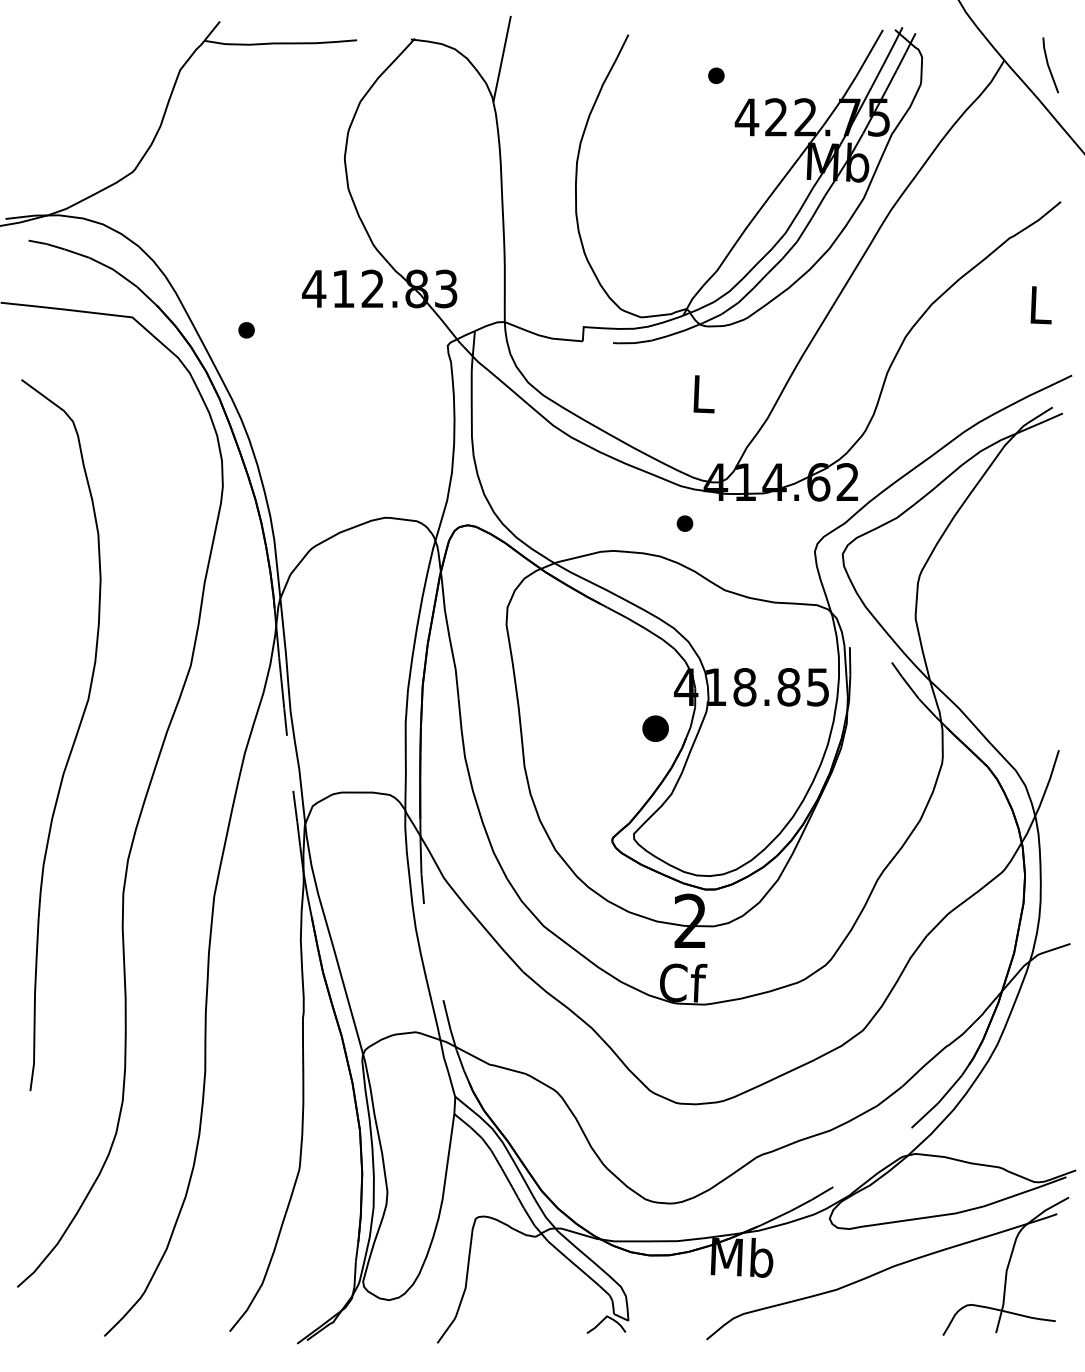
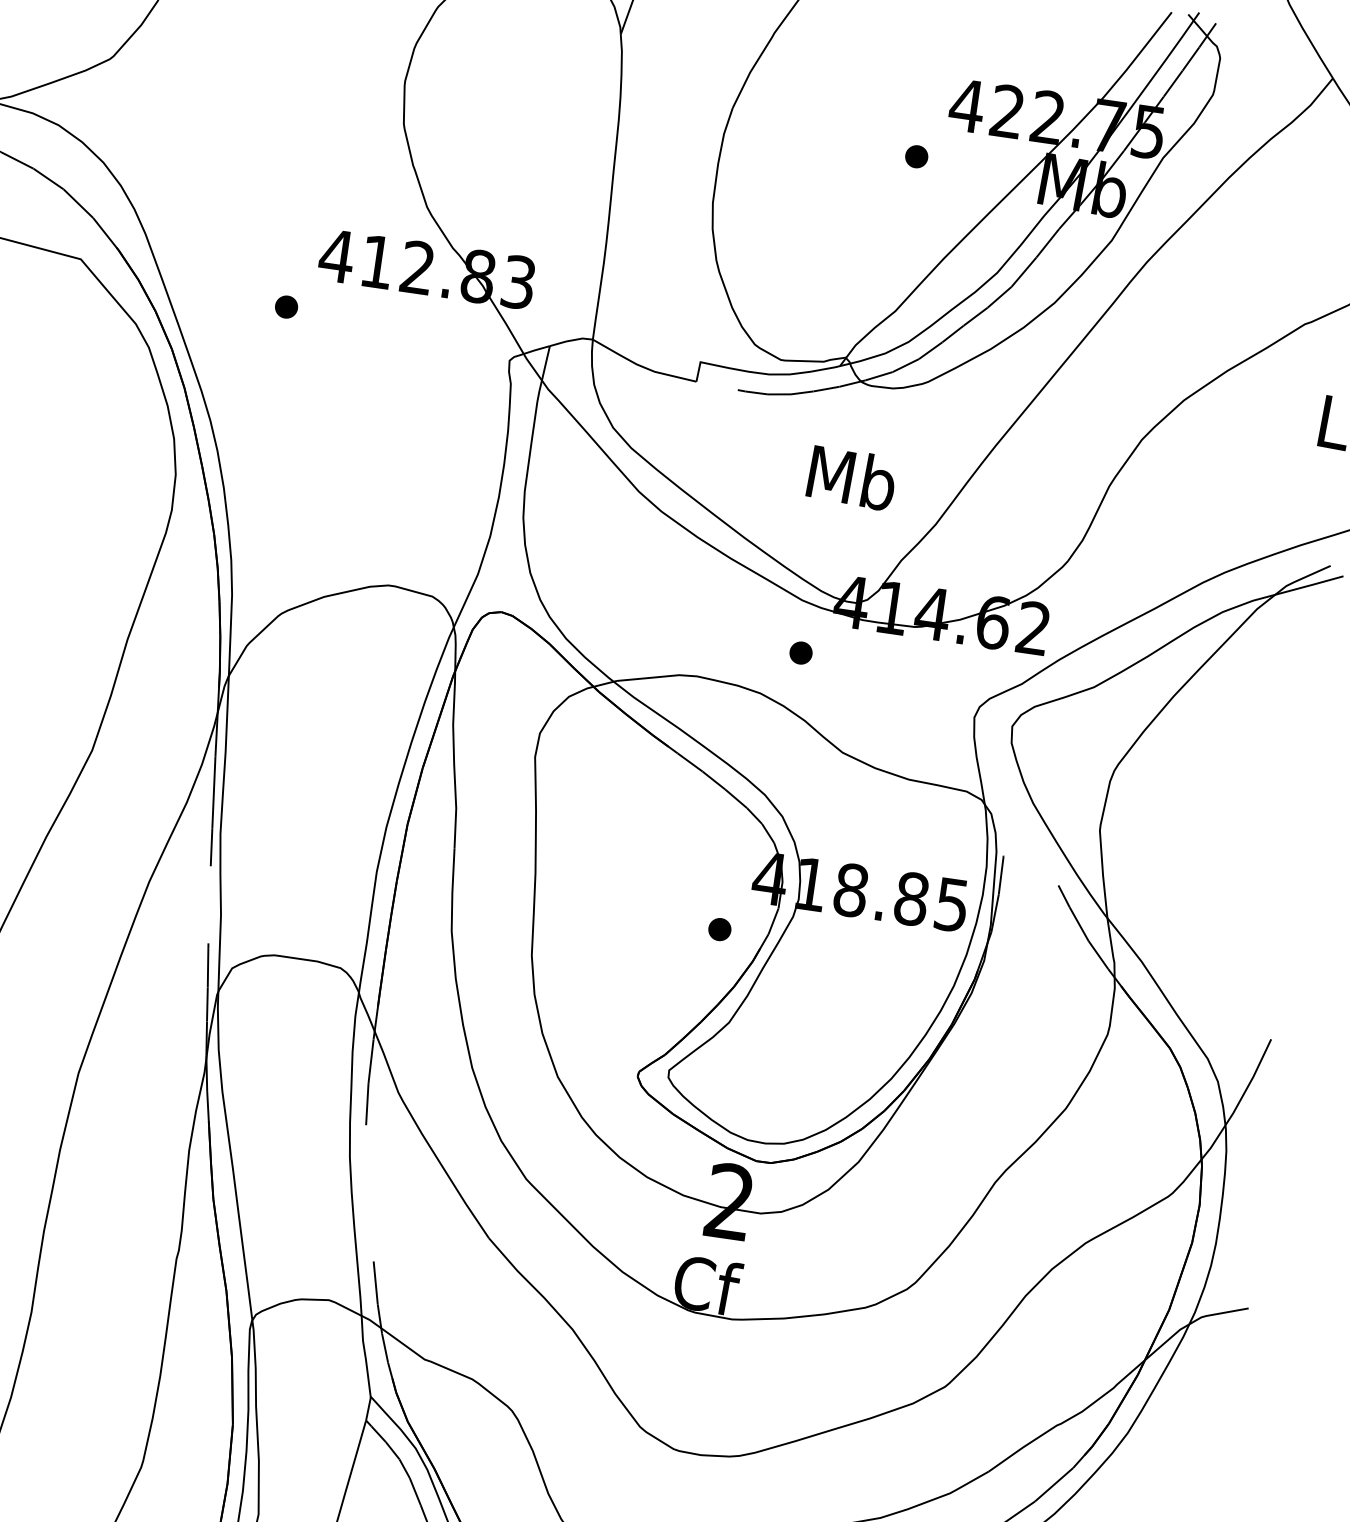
part: (716, 75) -> (916, 156), moved
part: (246, 330) -> (286, 307), moved
text: (703, 394) -> (852, 478), L -> Mb
part: (655, 728) -> (719, 929), size x0.62

